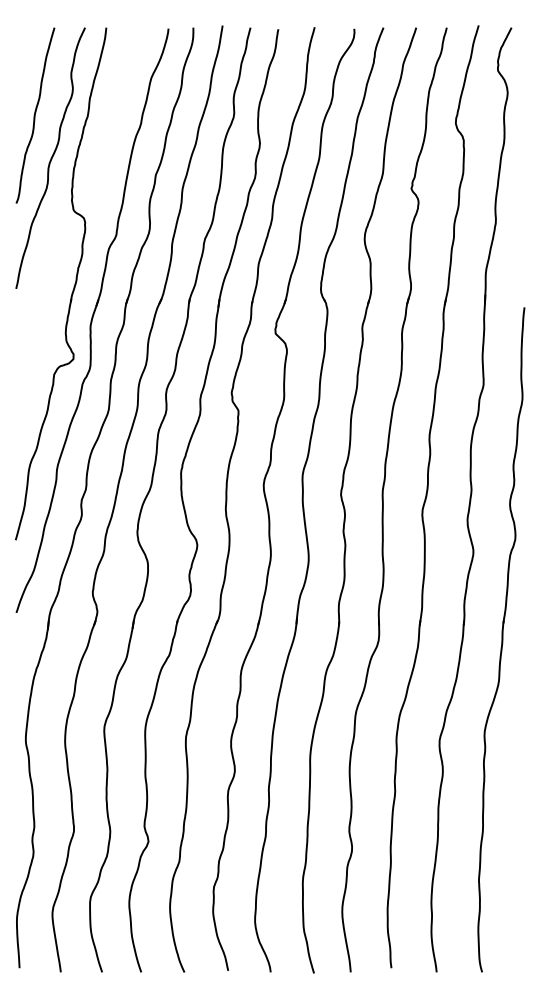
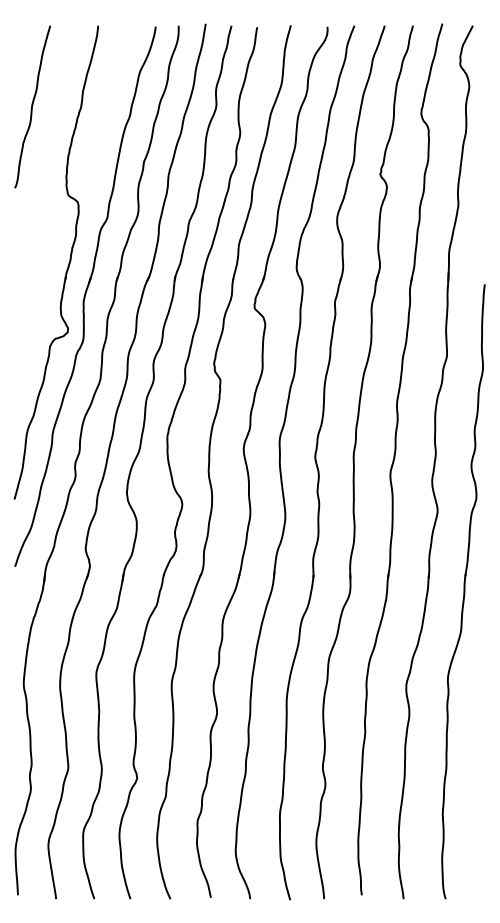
curve: (50, 158) -> (46, 146), removed

